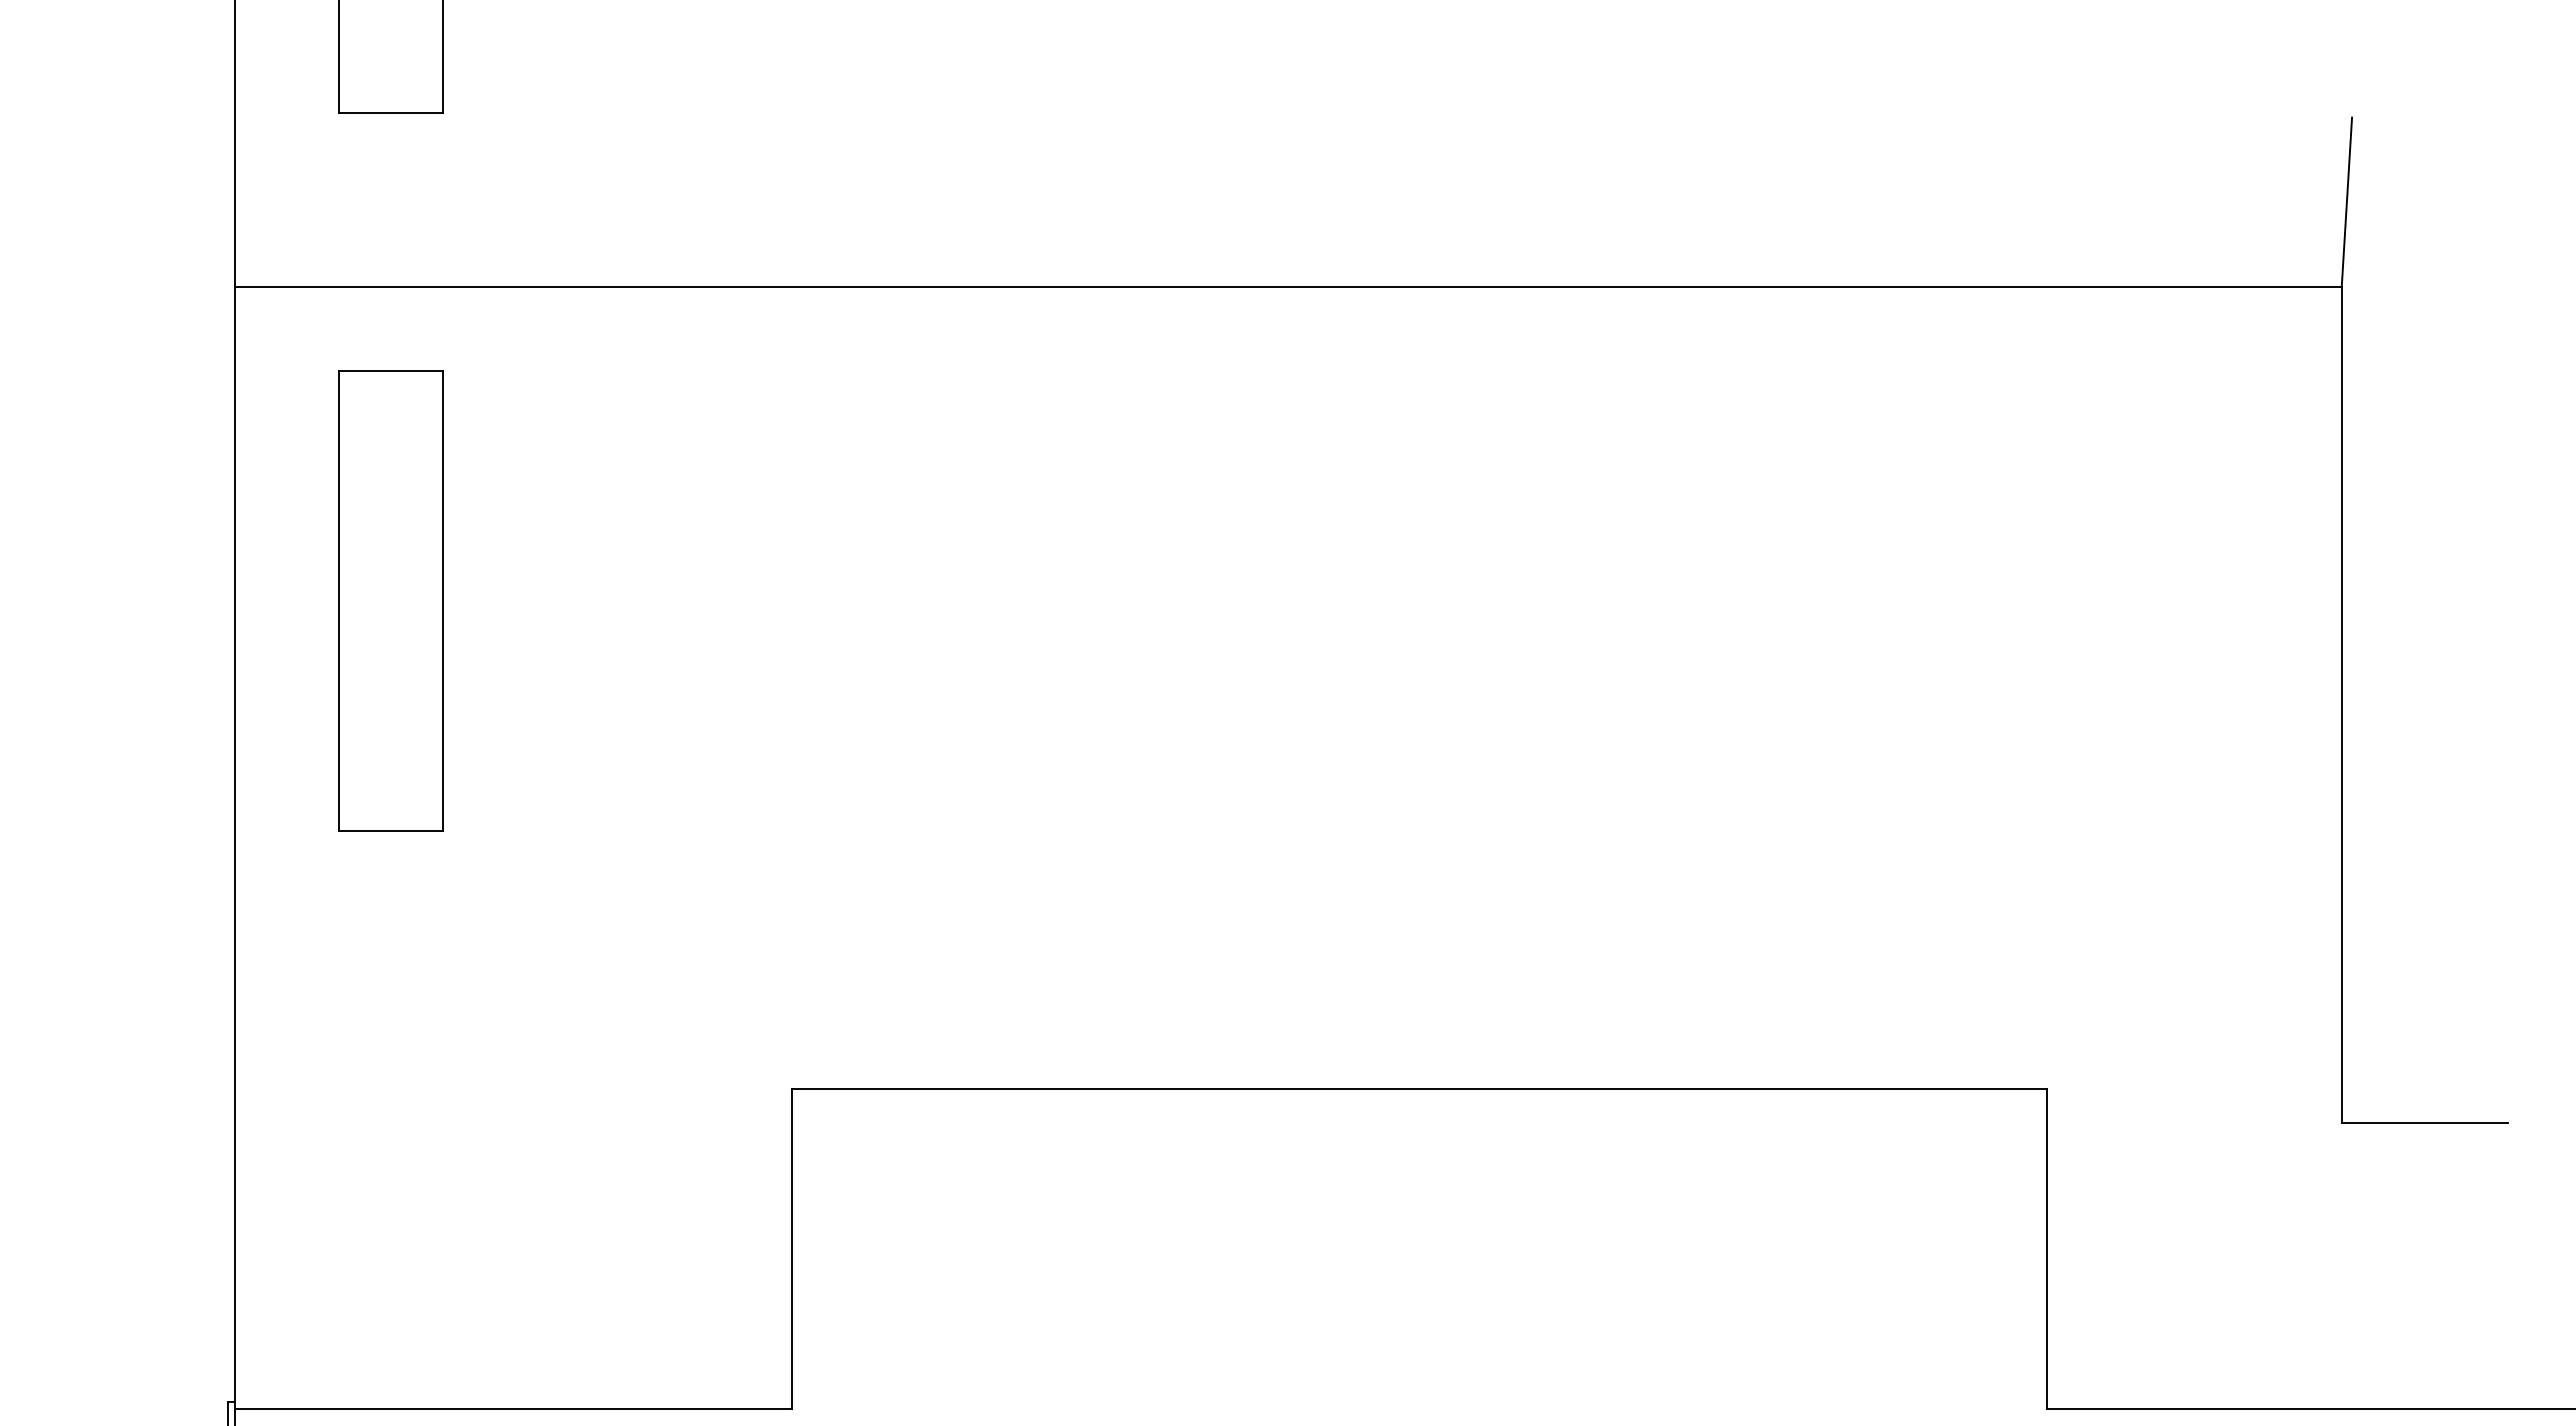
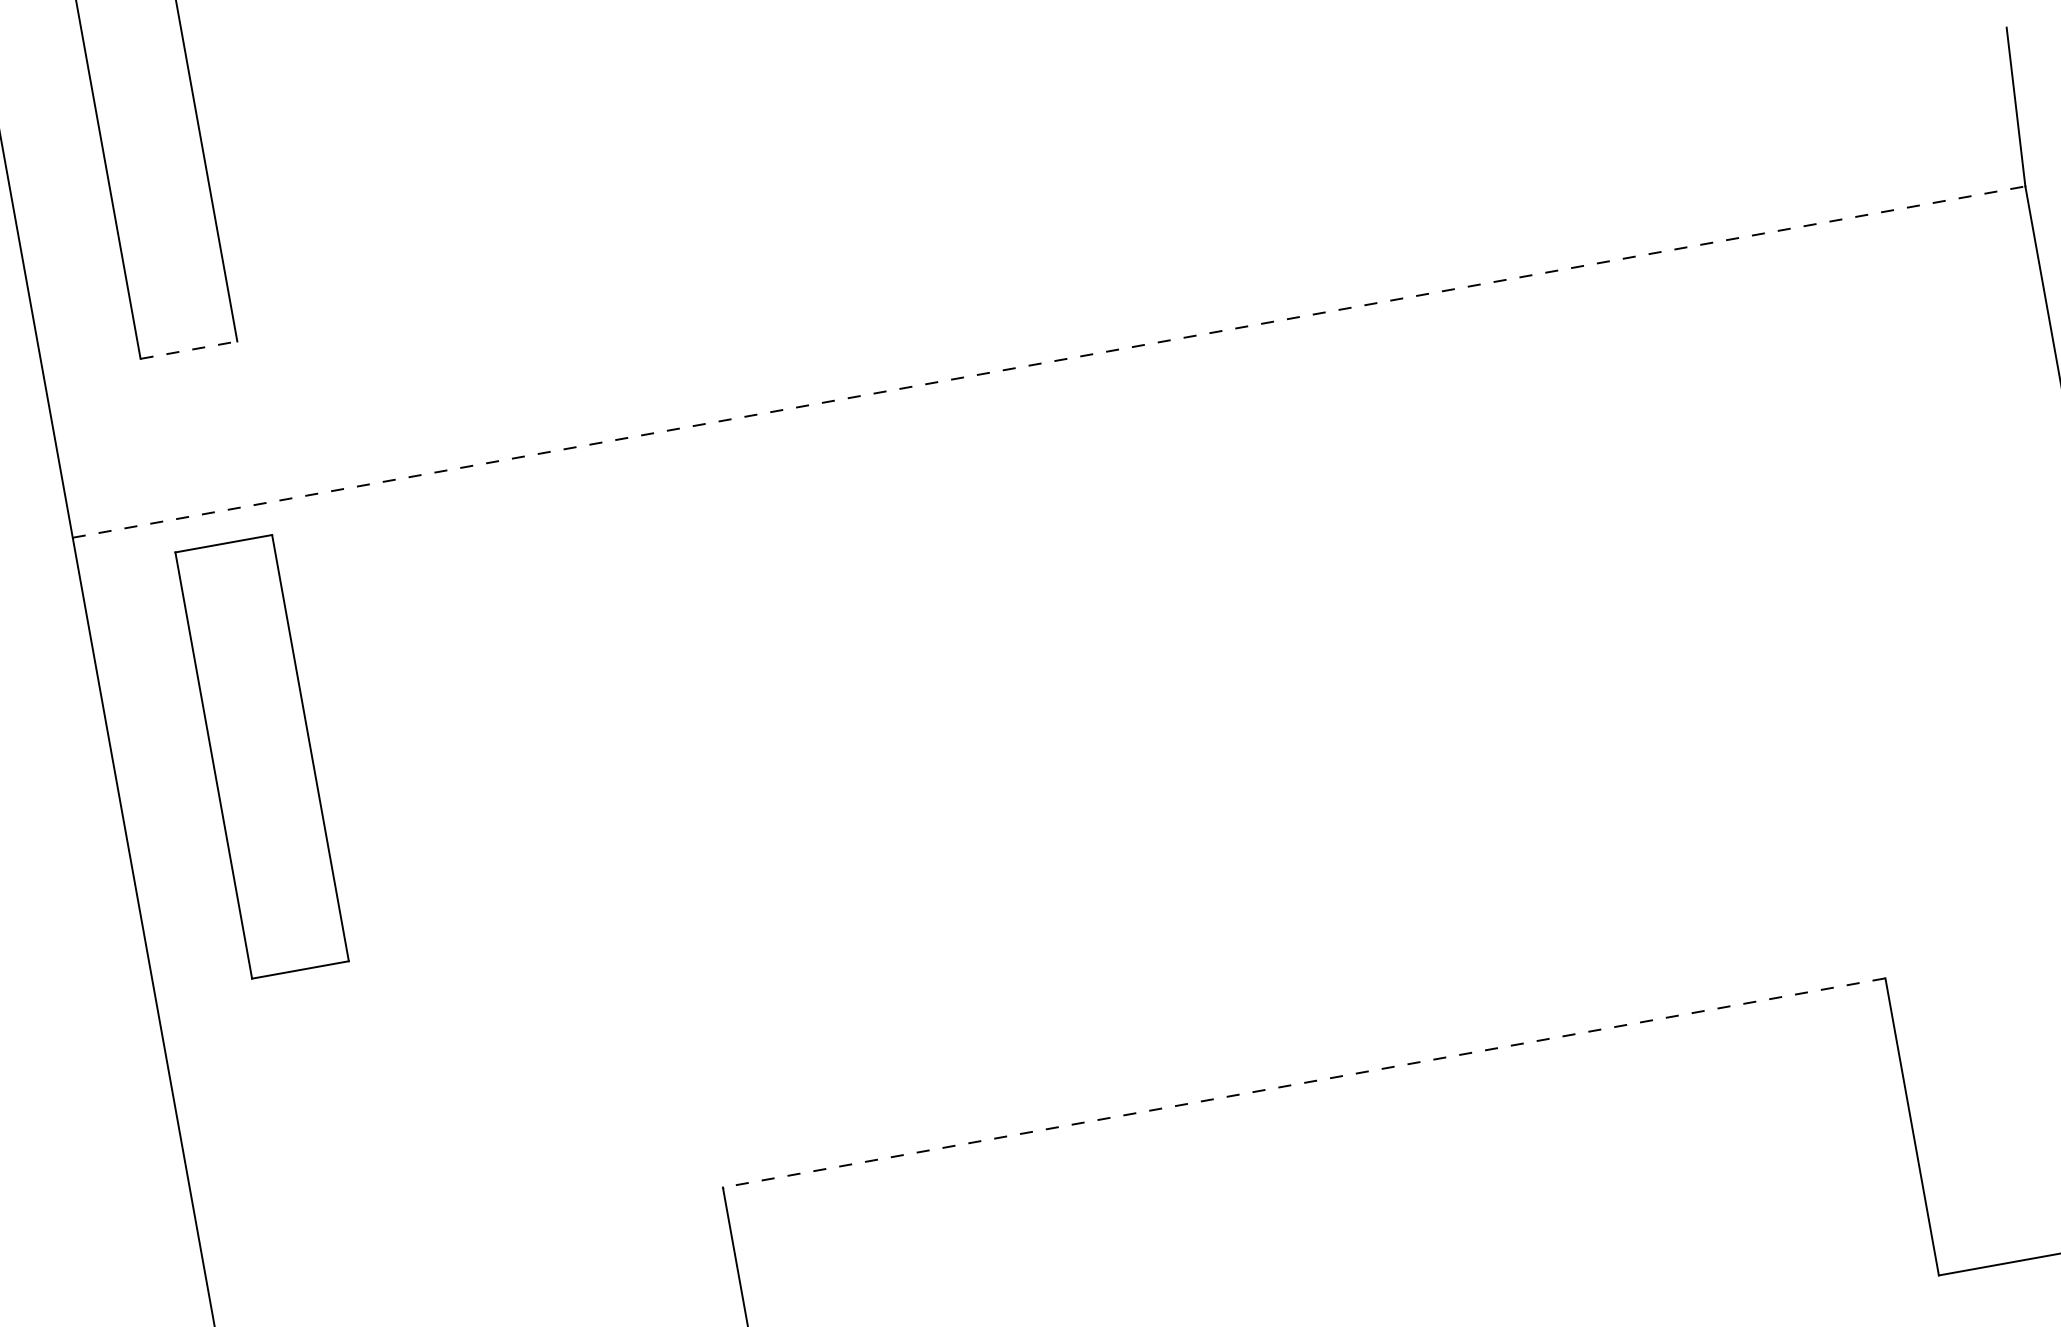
line: (391, 112) -> (189, 349), solid -> dashed
line: (1288, 287) -> (1049, 362), solid -> dashed
part: (390, 600) -> (261, 756), moved
line: (1418, 1088) -> (1303, 1082), solid -> dashed

